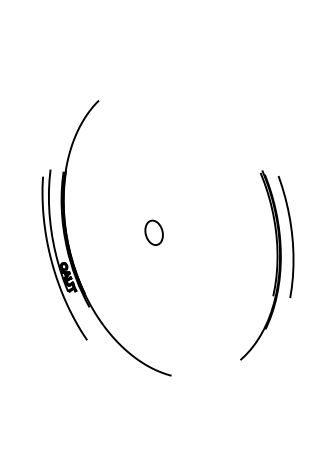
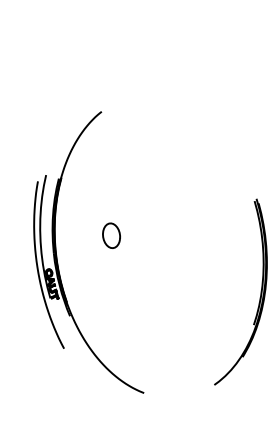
part: (153, 232) -> (110, 235), moved

